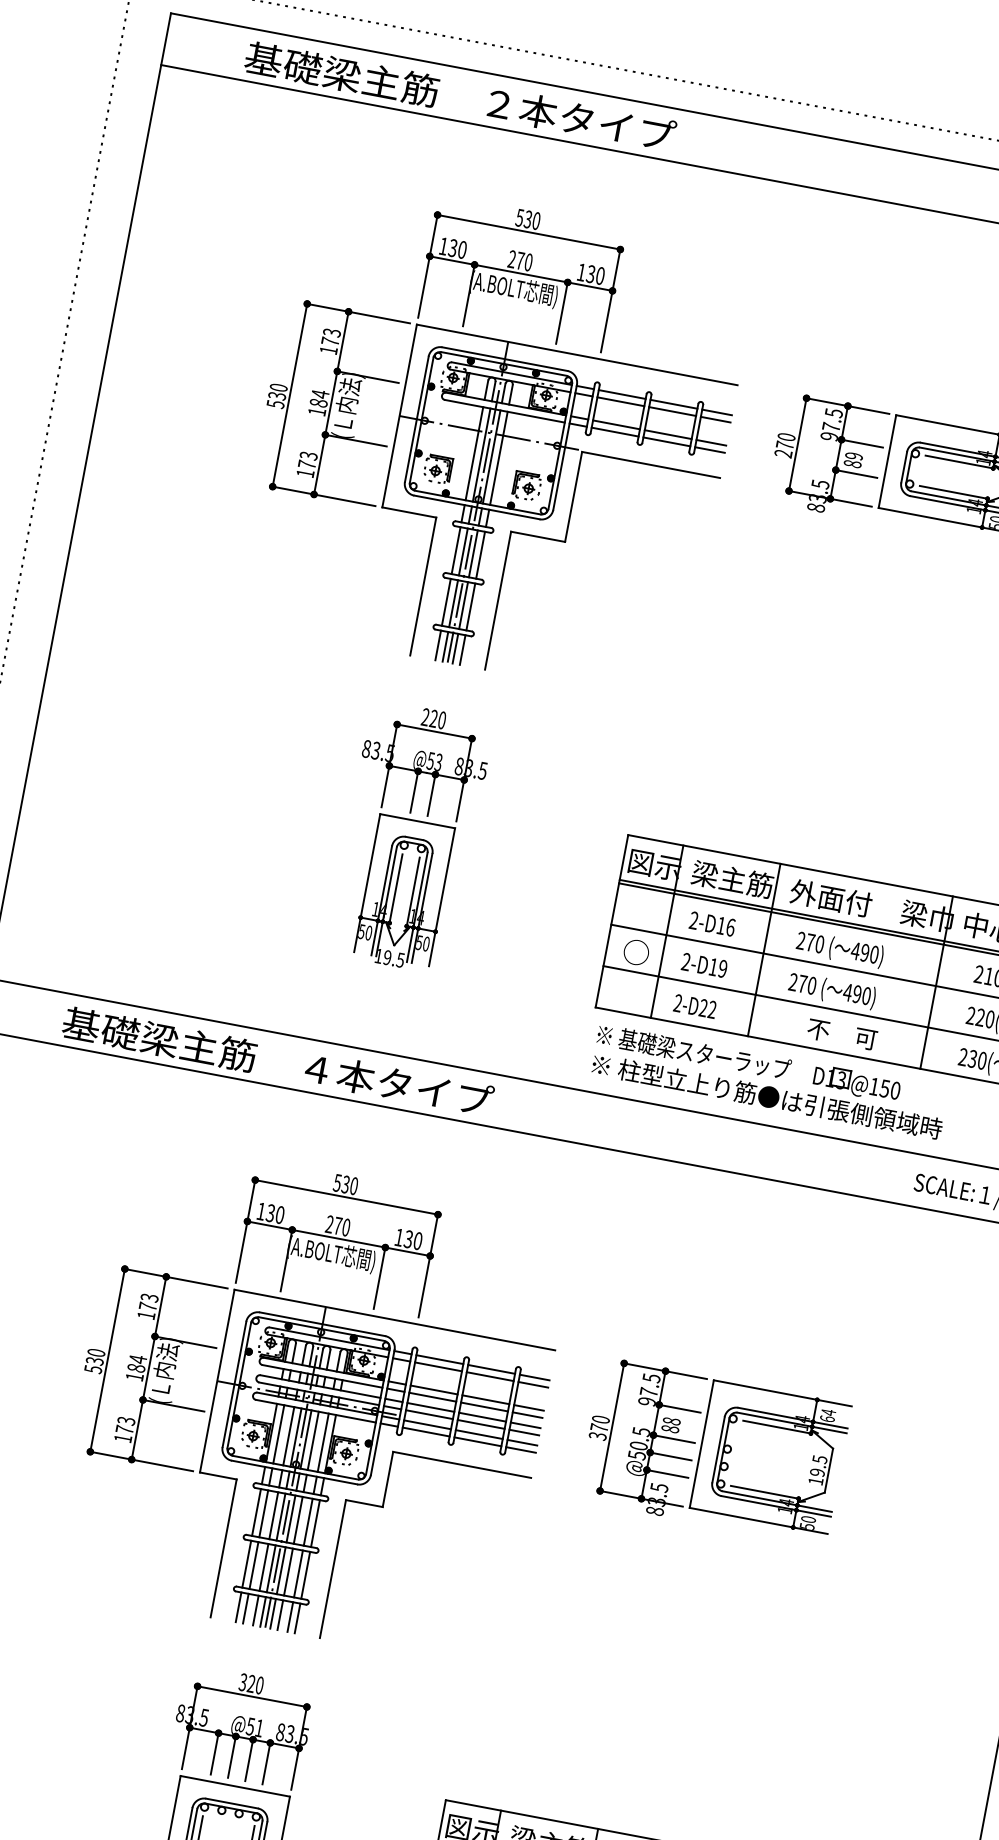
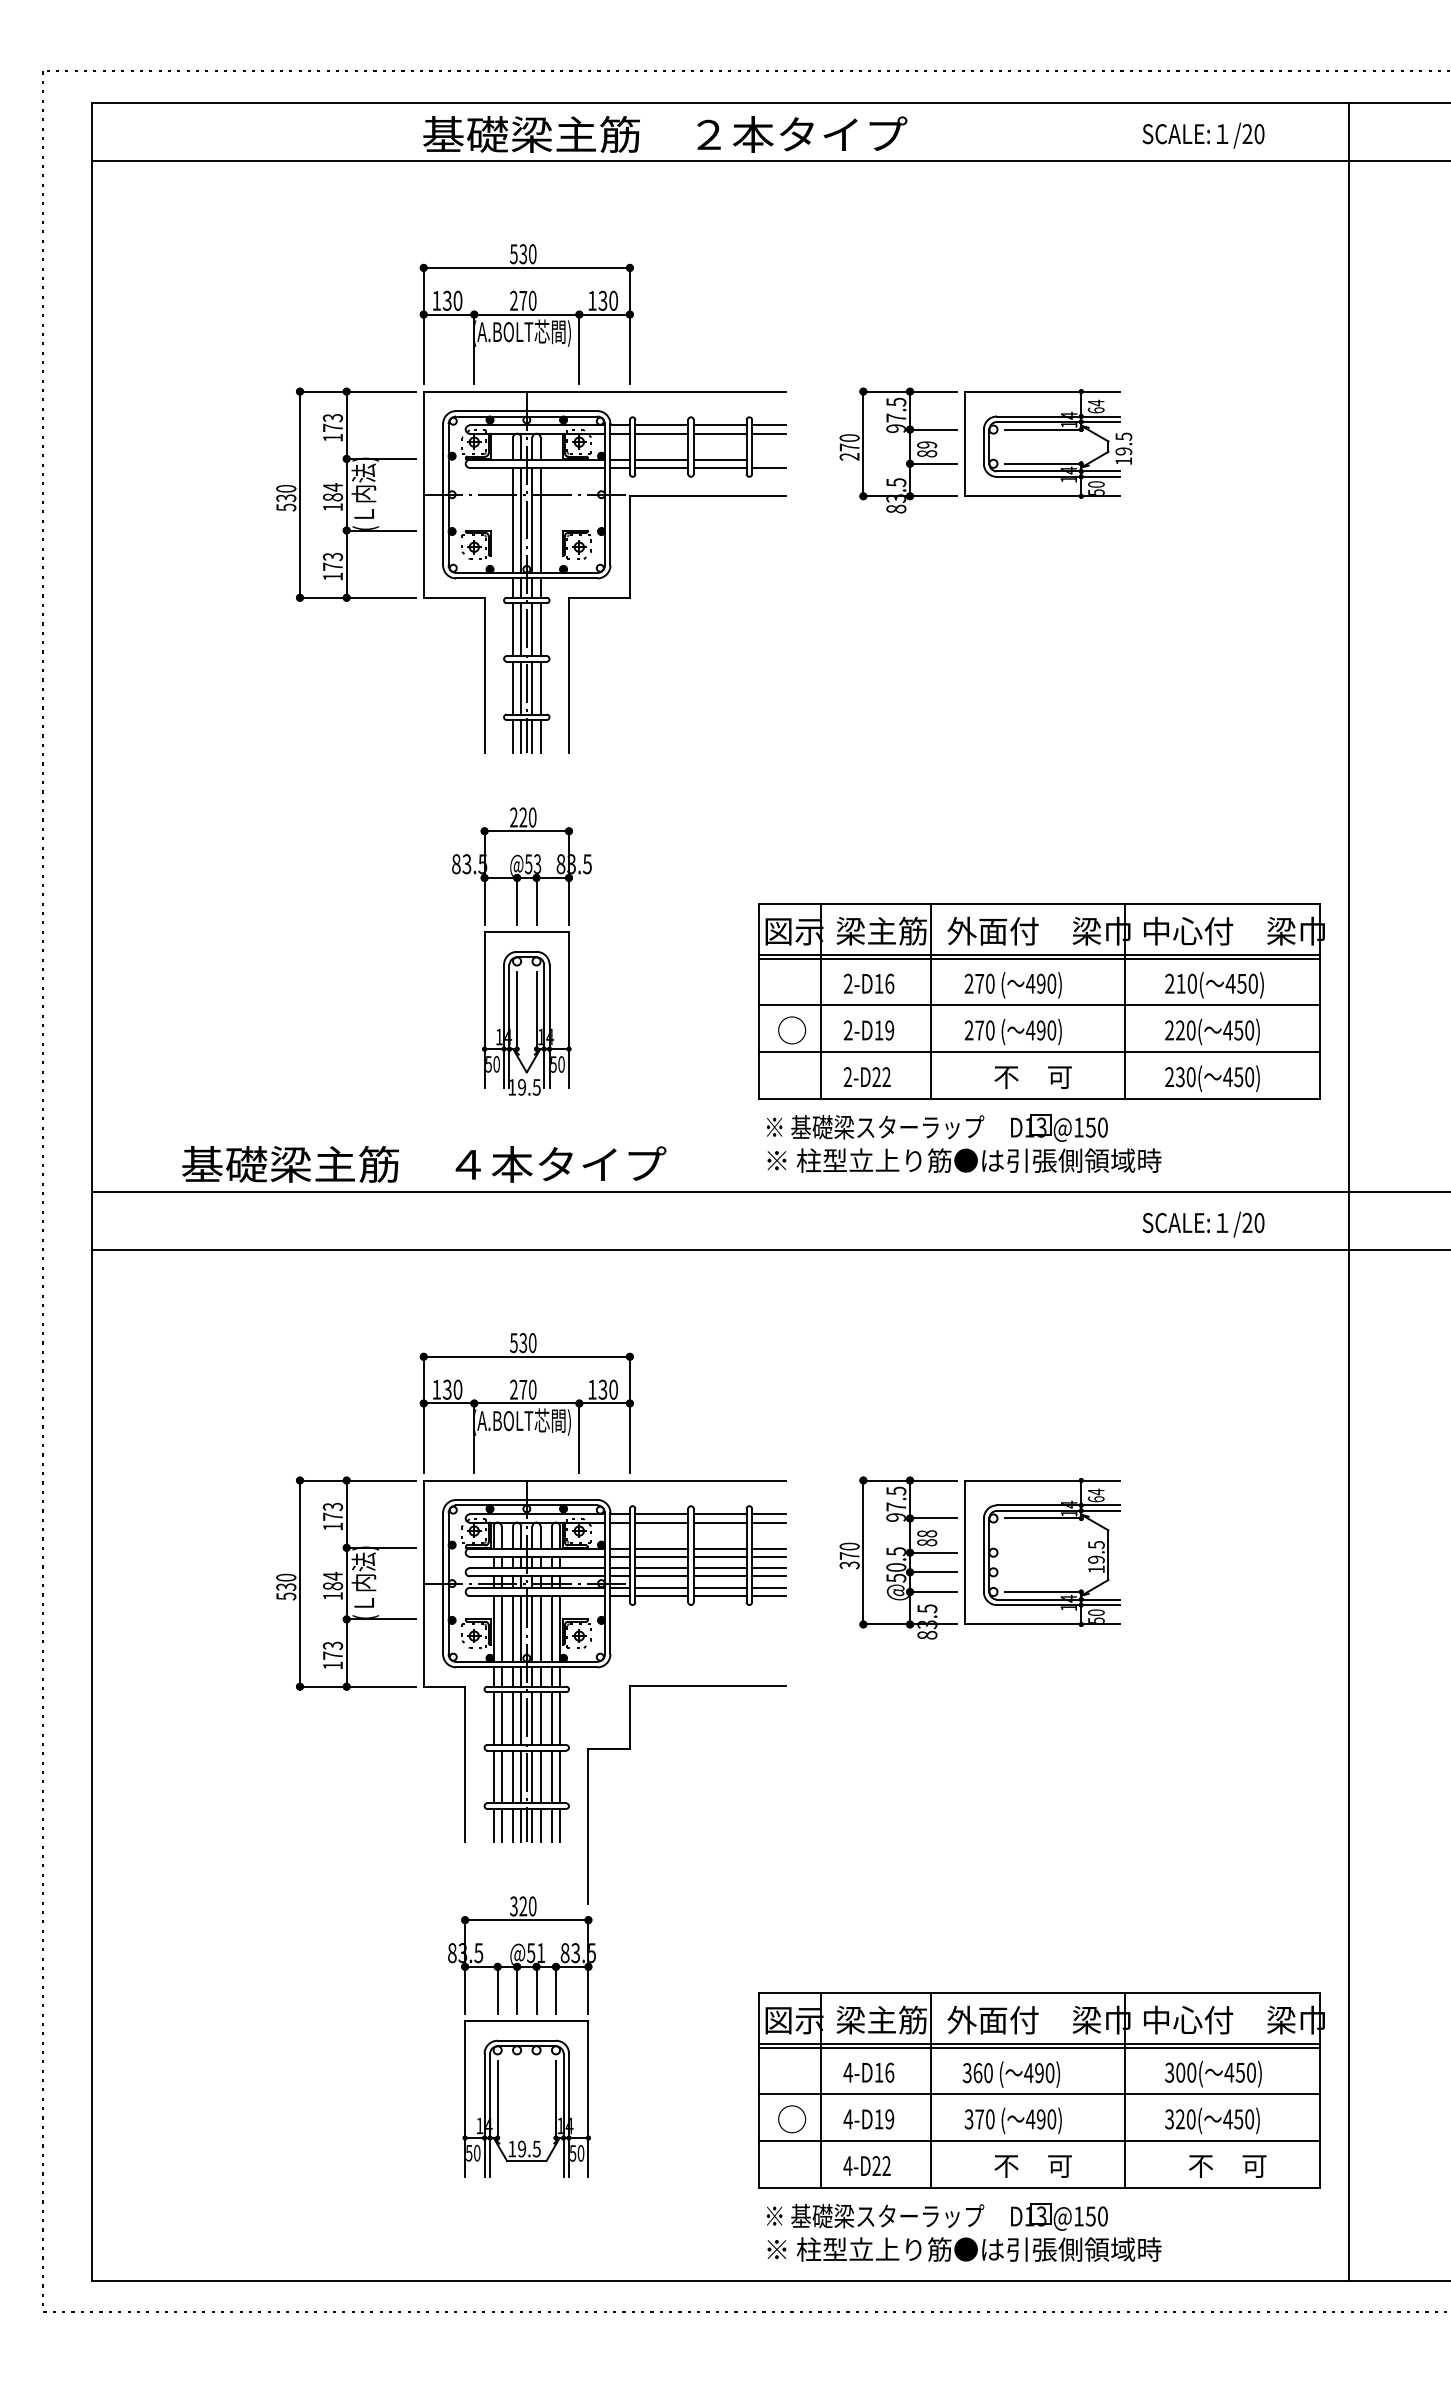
text: (460, 96) -> (665, 134), moved
line: (711, 442) -> (768, 459), removed
text: (278, 1062) -> (424, 1164), moved
part: (383, 1507) -> (630, 1749), moved

